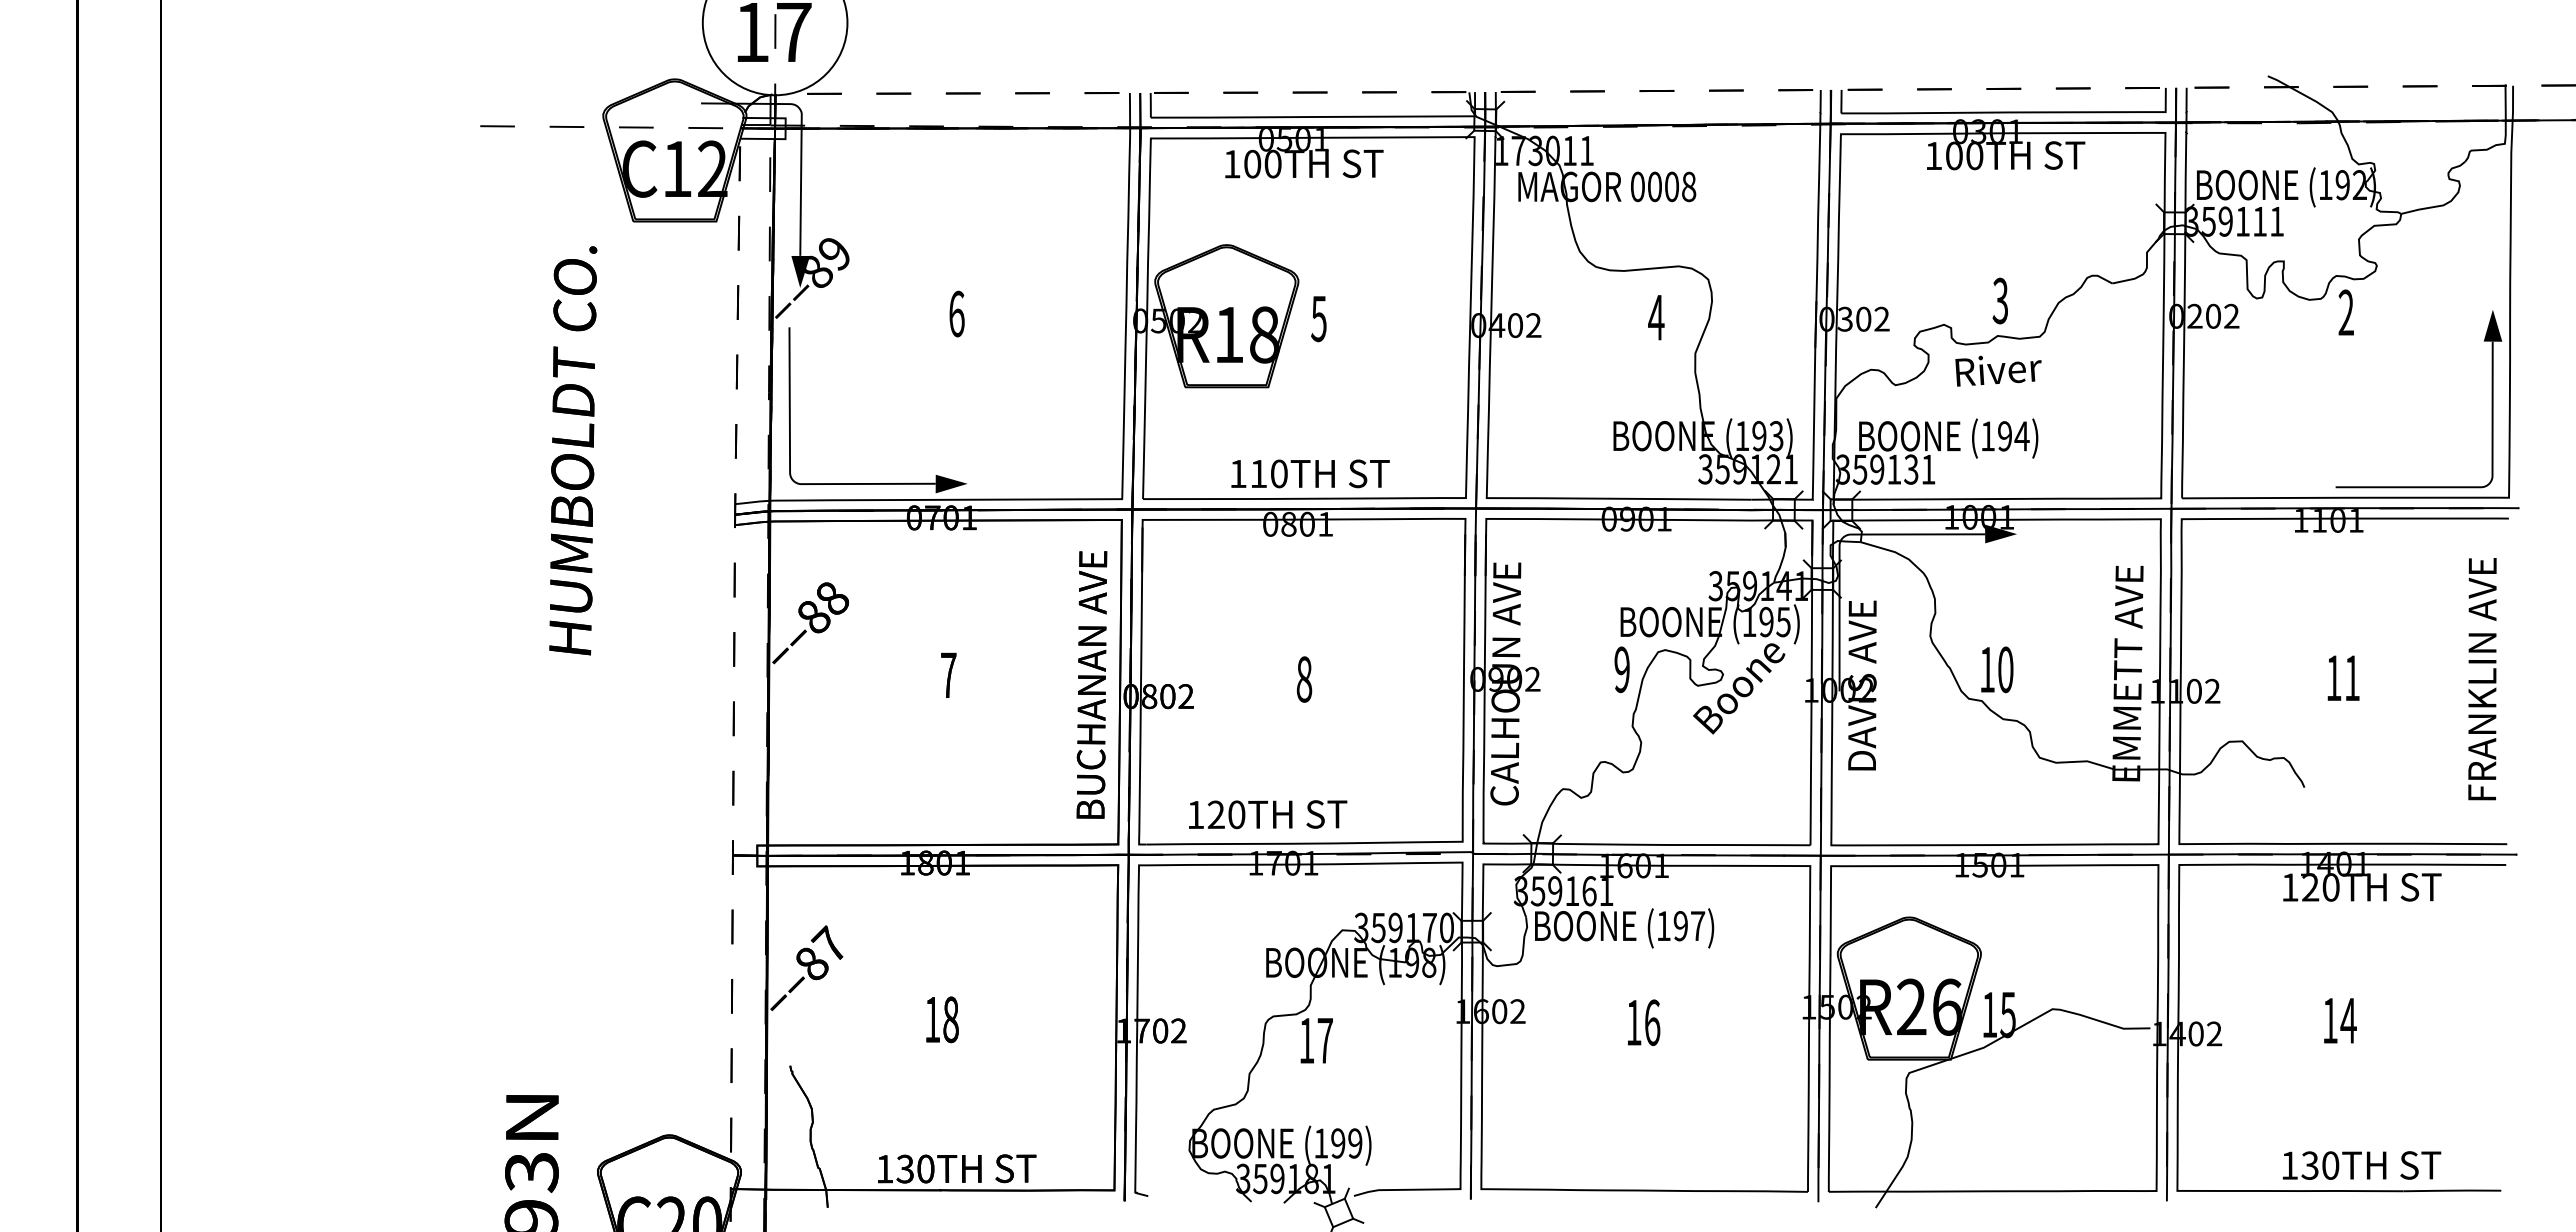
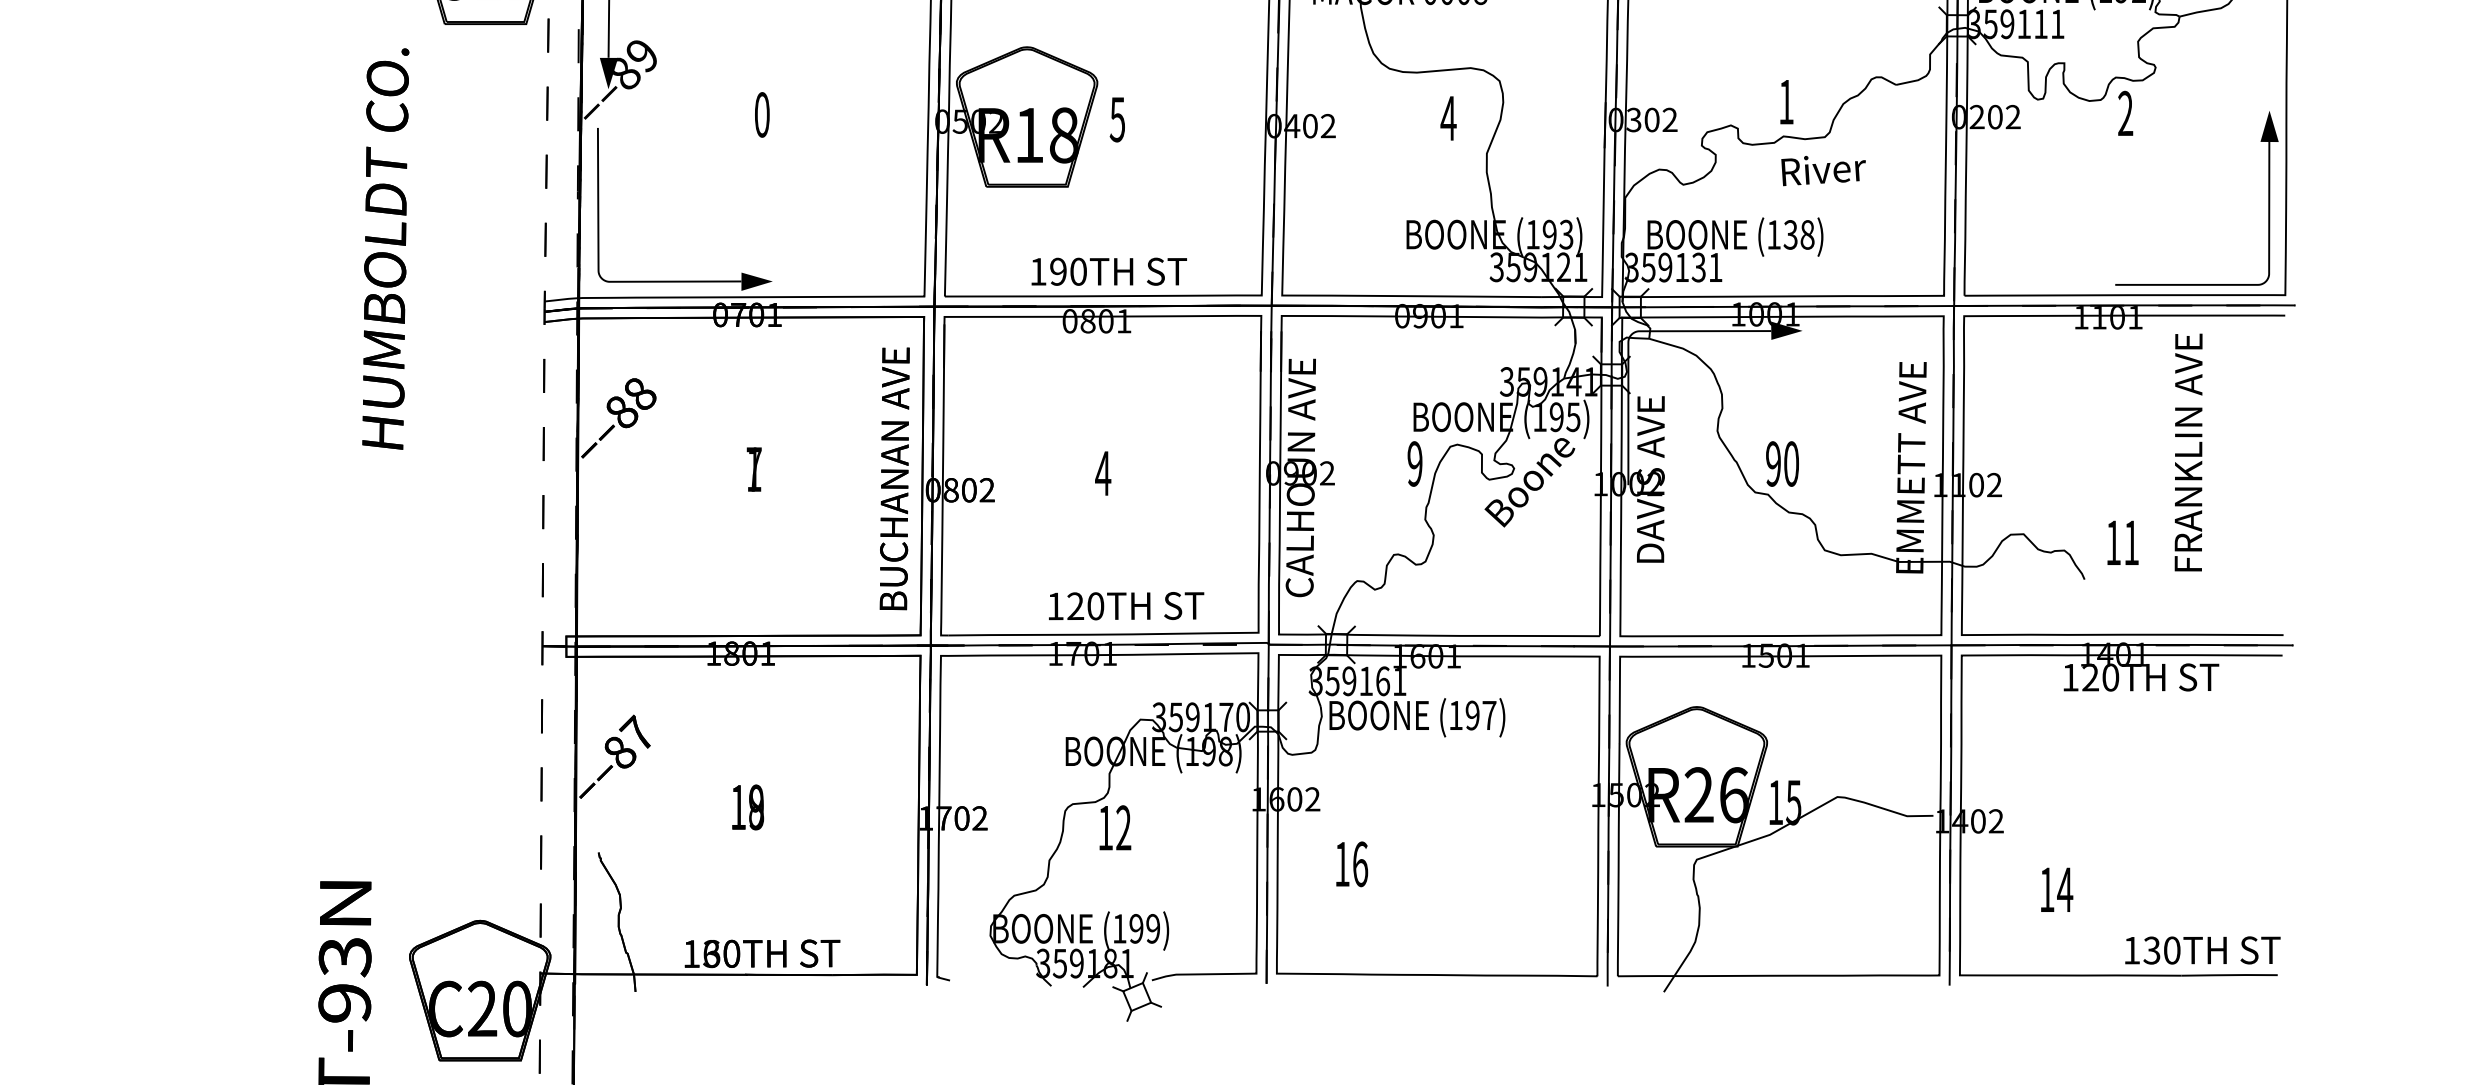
text: (1999, 300) -> (1785, 101), 3 -> 1
text: (956, 313) -> (761, 114), 6 -> 0
text: (1998, 370) -> (1823, 170), moved
text: (2013, 436) -> (1799, 235), (194) -> (138)
text: (1258, 473) -> (1058, 271), 110TH -> 190TH
text: (1986, 669) -> (1772, 463), 10 -> 90
text: (948, 675) -> (754, 469), 7 -> 1
text: (2343, 677) -> (2122, 542), moved
text: (1304, 679) -> (1103, 473), 8 -> 4
text: (2482, 679) -> (2188, 452), moved
text: (1268, 814) -> (1126, 605), moved
text: (950, 1019) -> (755, 807), 18 -> 19
text: (2340, 1020) -> (2057, 889), moved
text: (1644, 1022) -> (1352, 864), moved
text: (1324, 1040) -> (1122, 827), 17 -> 12
text: (2361, 1165) -> (2202, 950), moved
text: (905, 1168) -> (711, 953), 130TH -> 160TH

